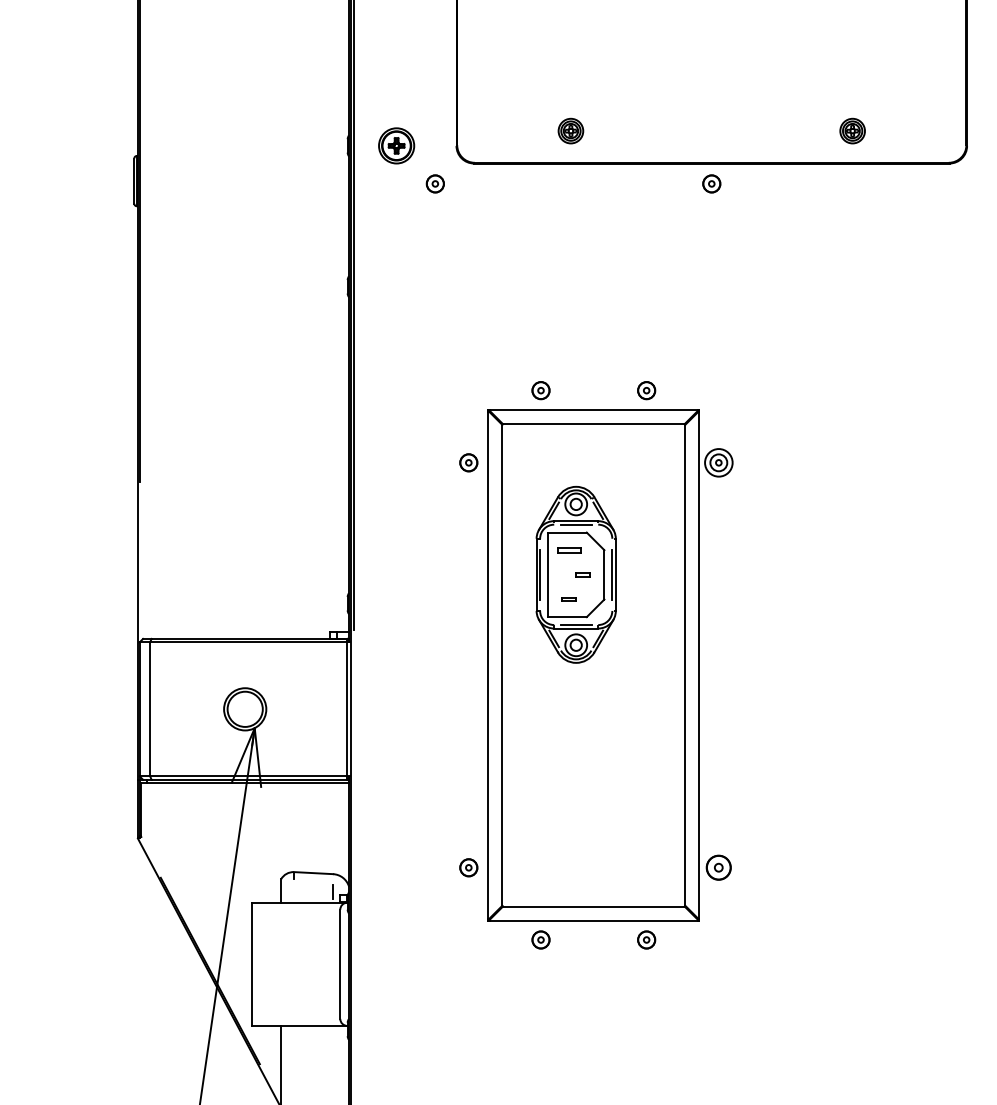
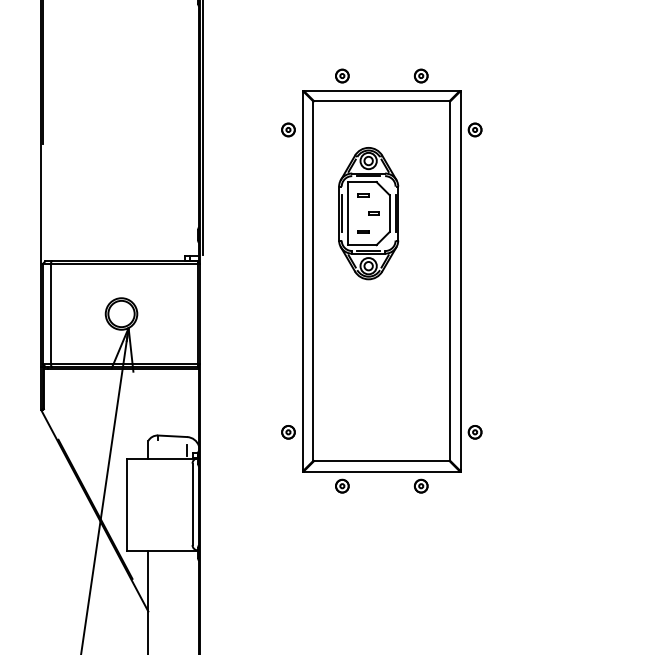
circle: (718, 462) -> (474, 129), size x0.62
part: (568, 549) -> (362, 194), size x0.62
part: (718, 867) -> (474, 432), size x0.71

